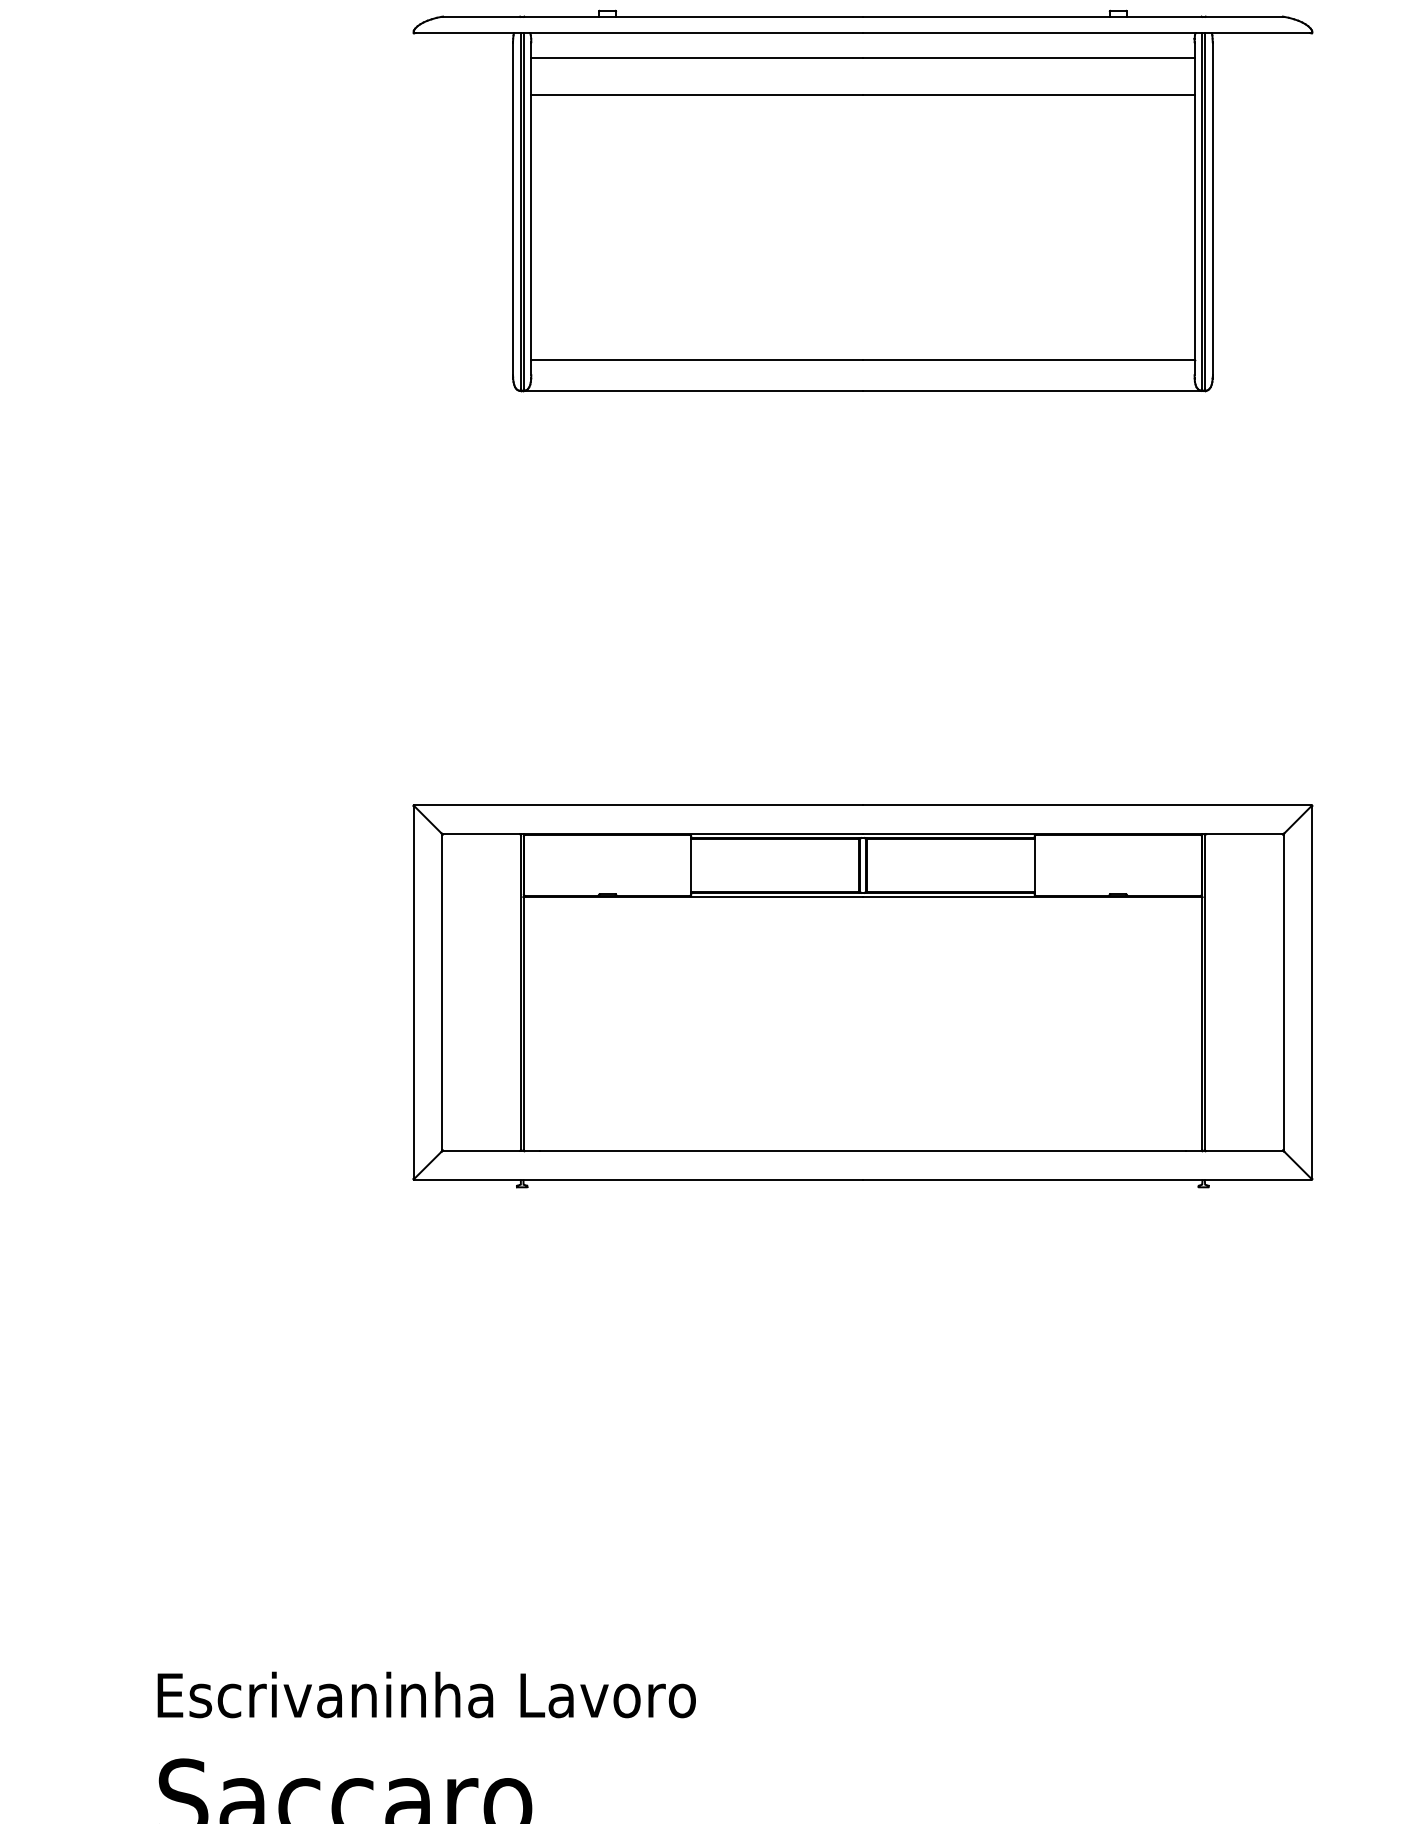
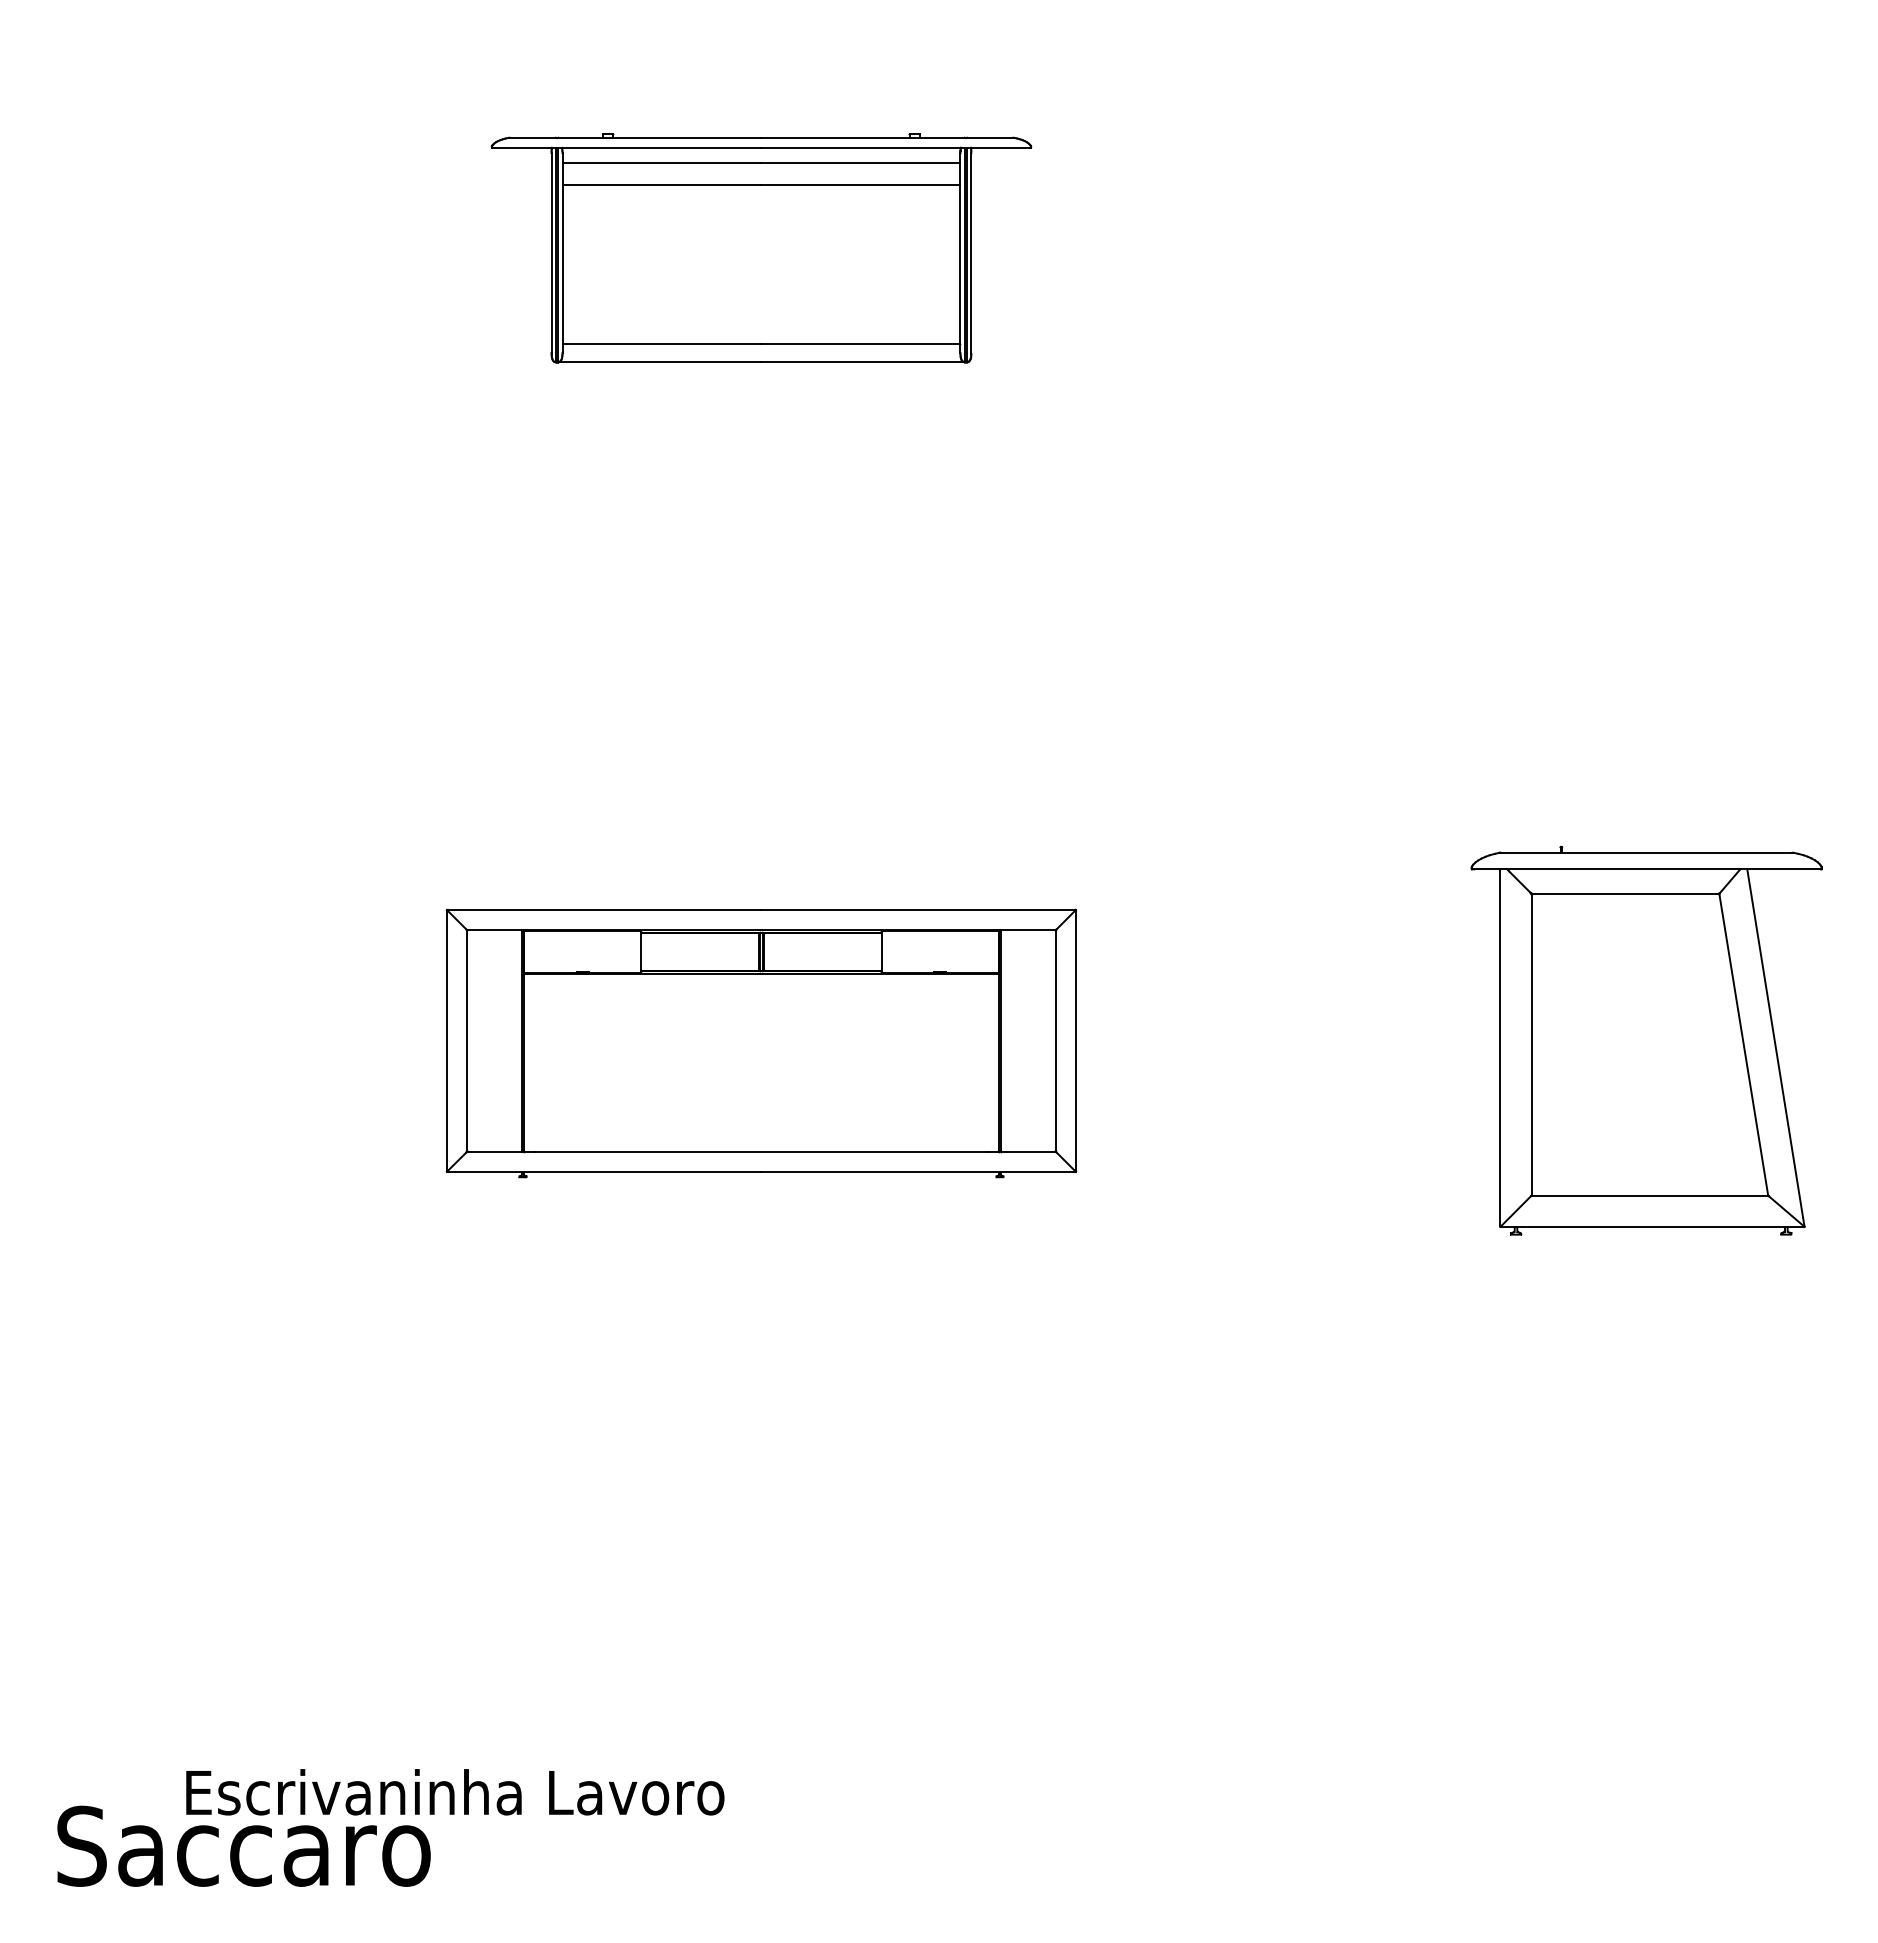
part: (862, 201) -> (761, 248), size x0.6
part: (862, 996) -> (761, 1043), size x0.7
text: (426, 1695) -> (455, 1792), moved

